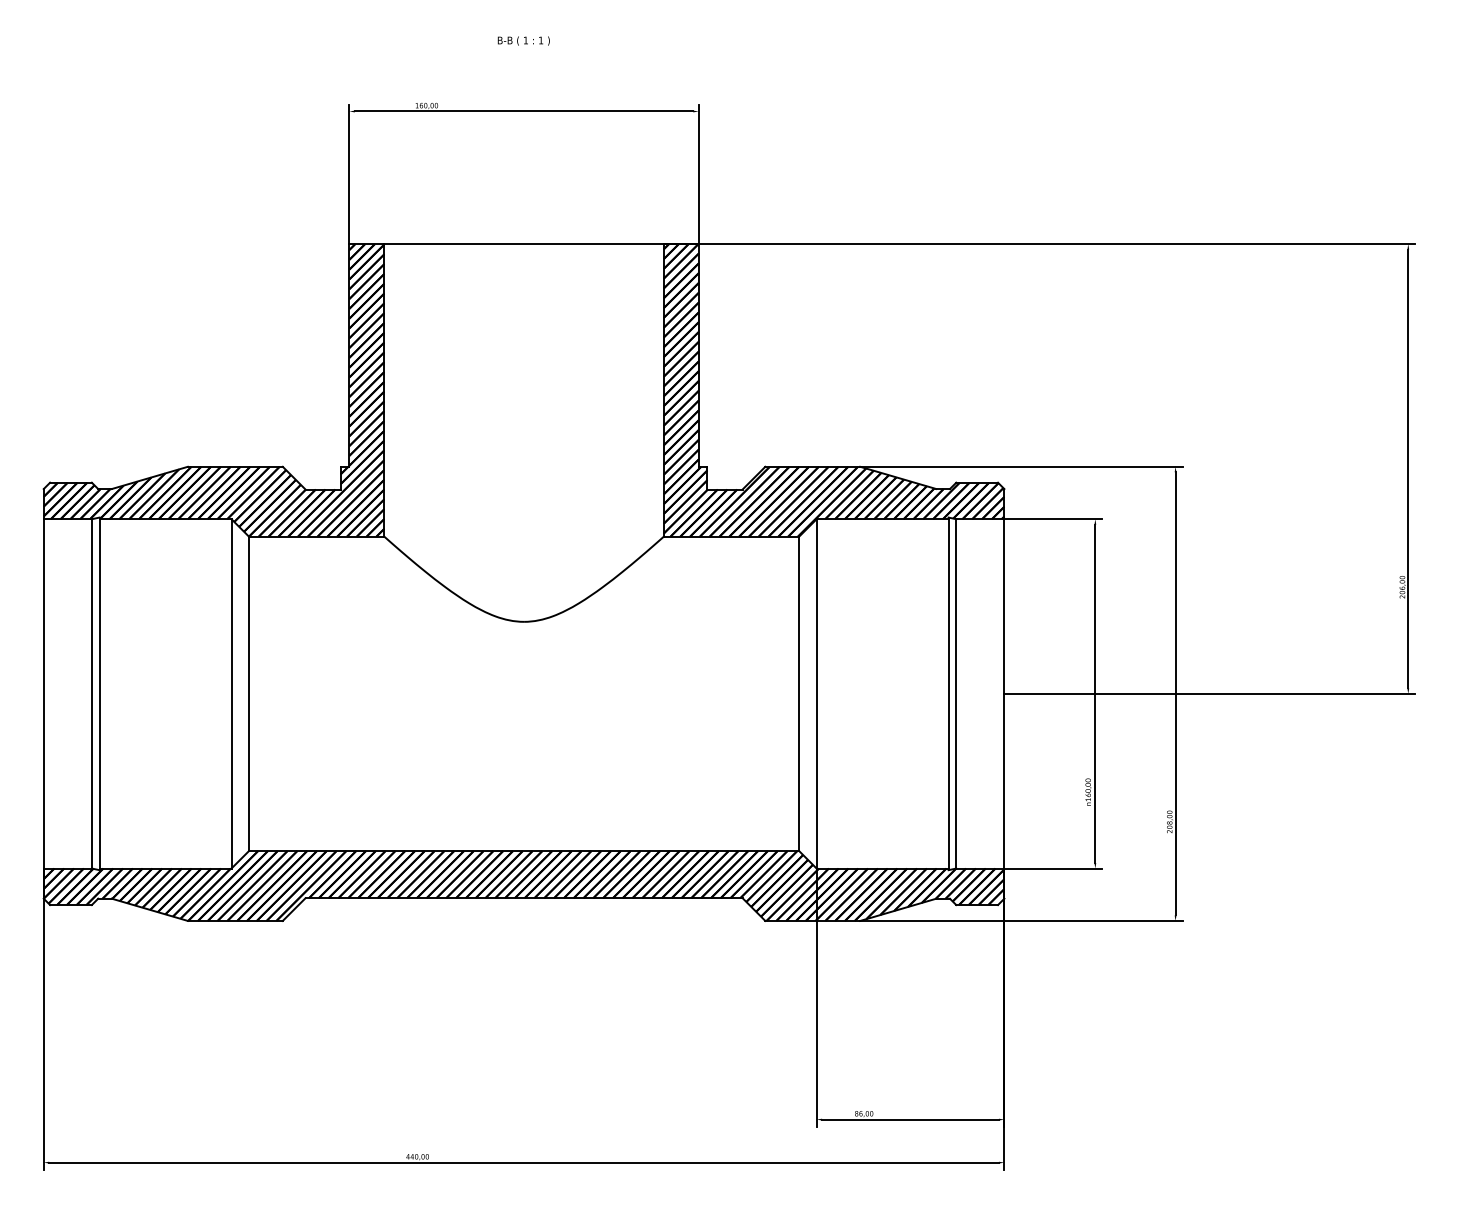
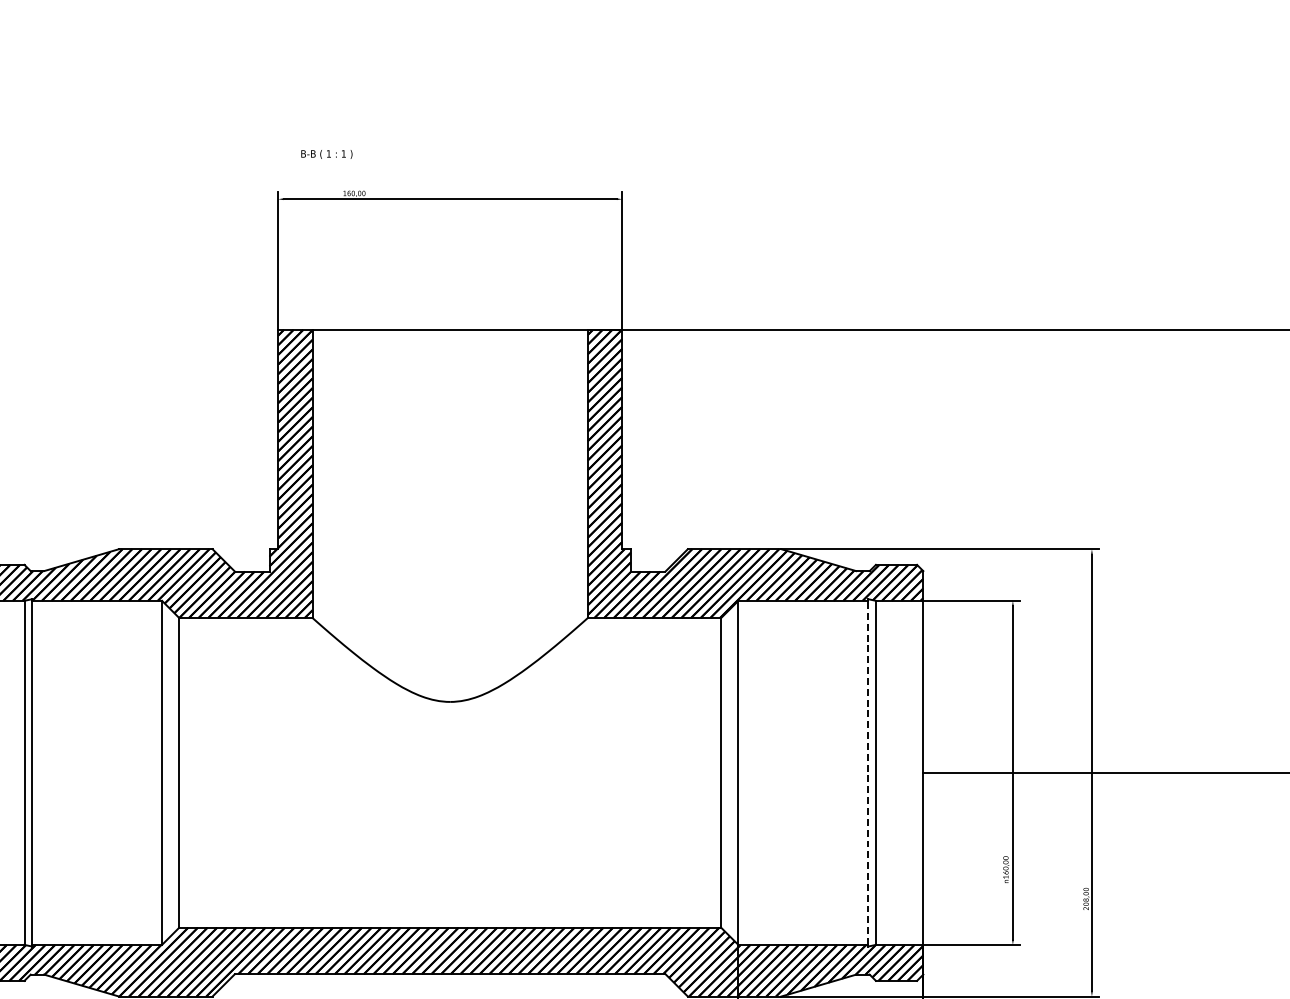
text: (523, 40) -> (326, 153), moved
line: (948, 693) -> (868, 772), solid -> dashed

